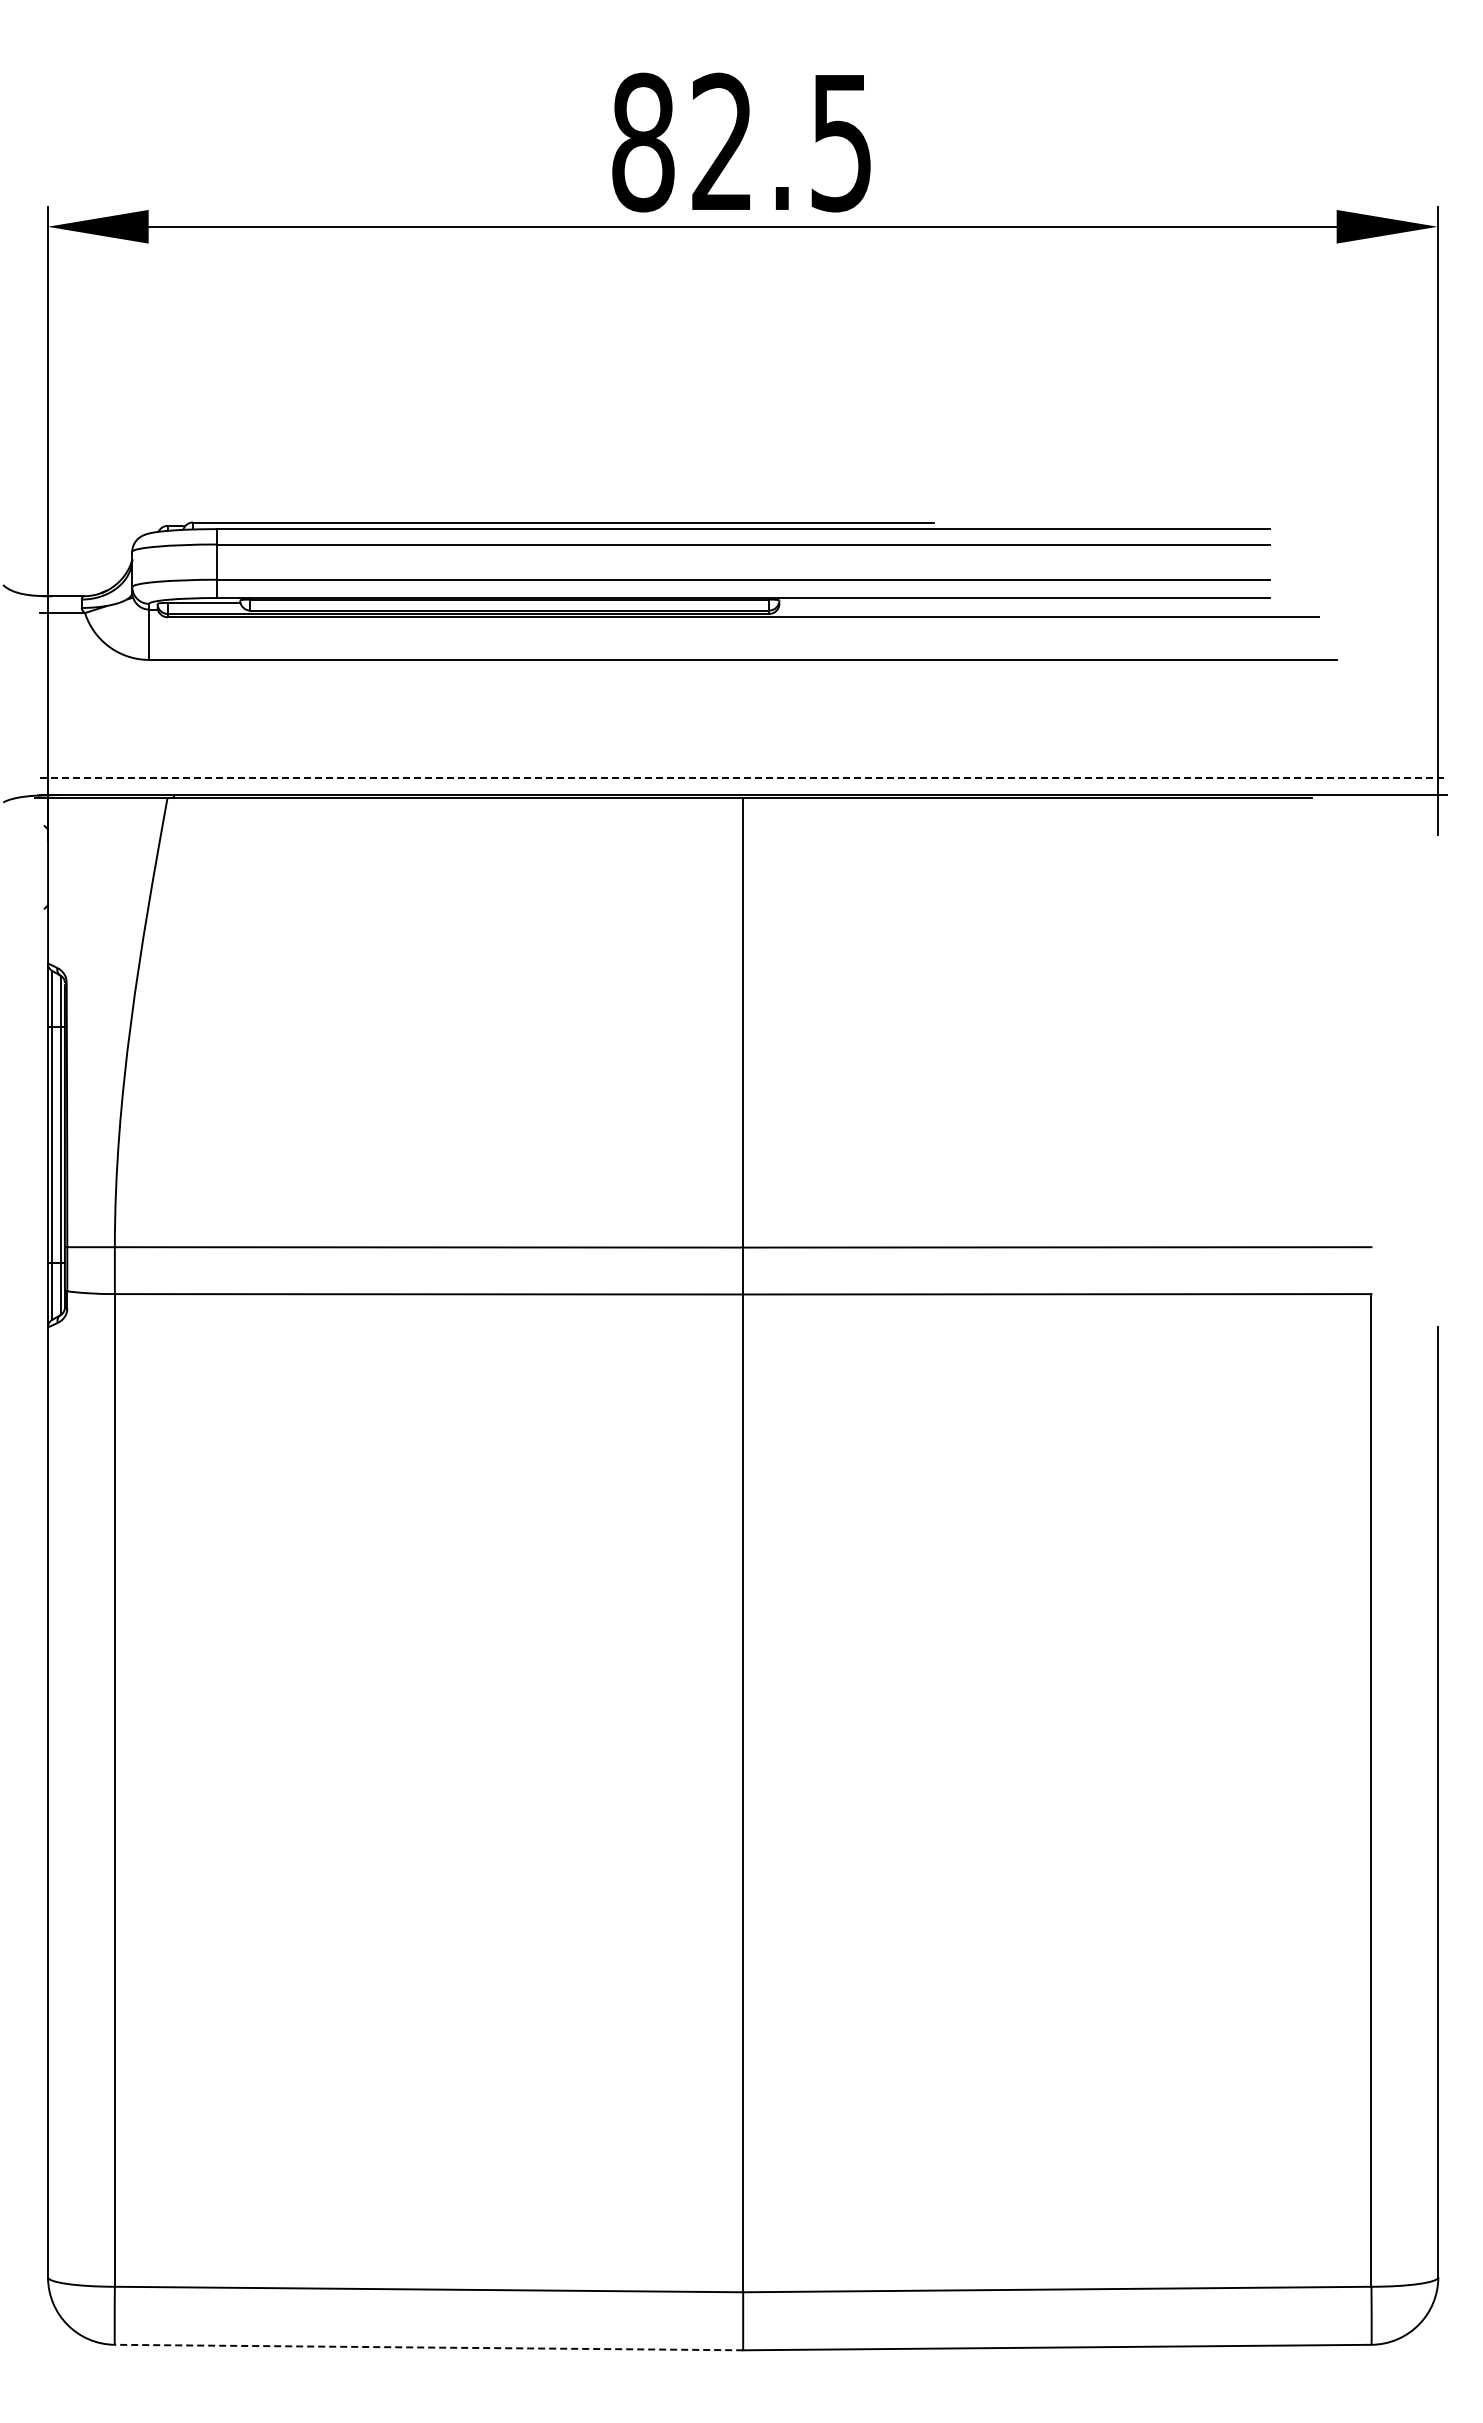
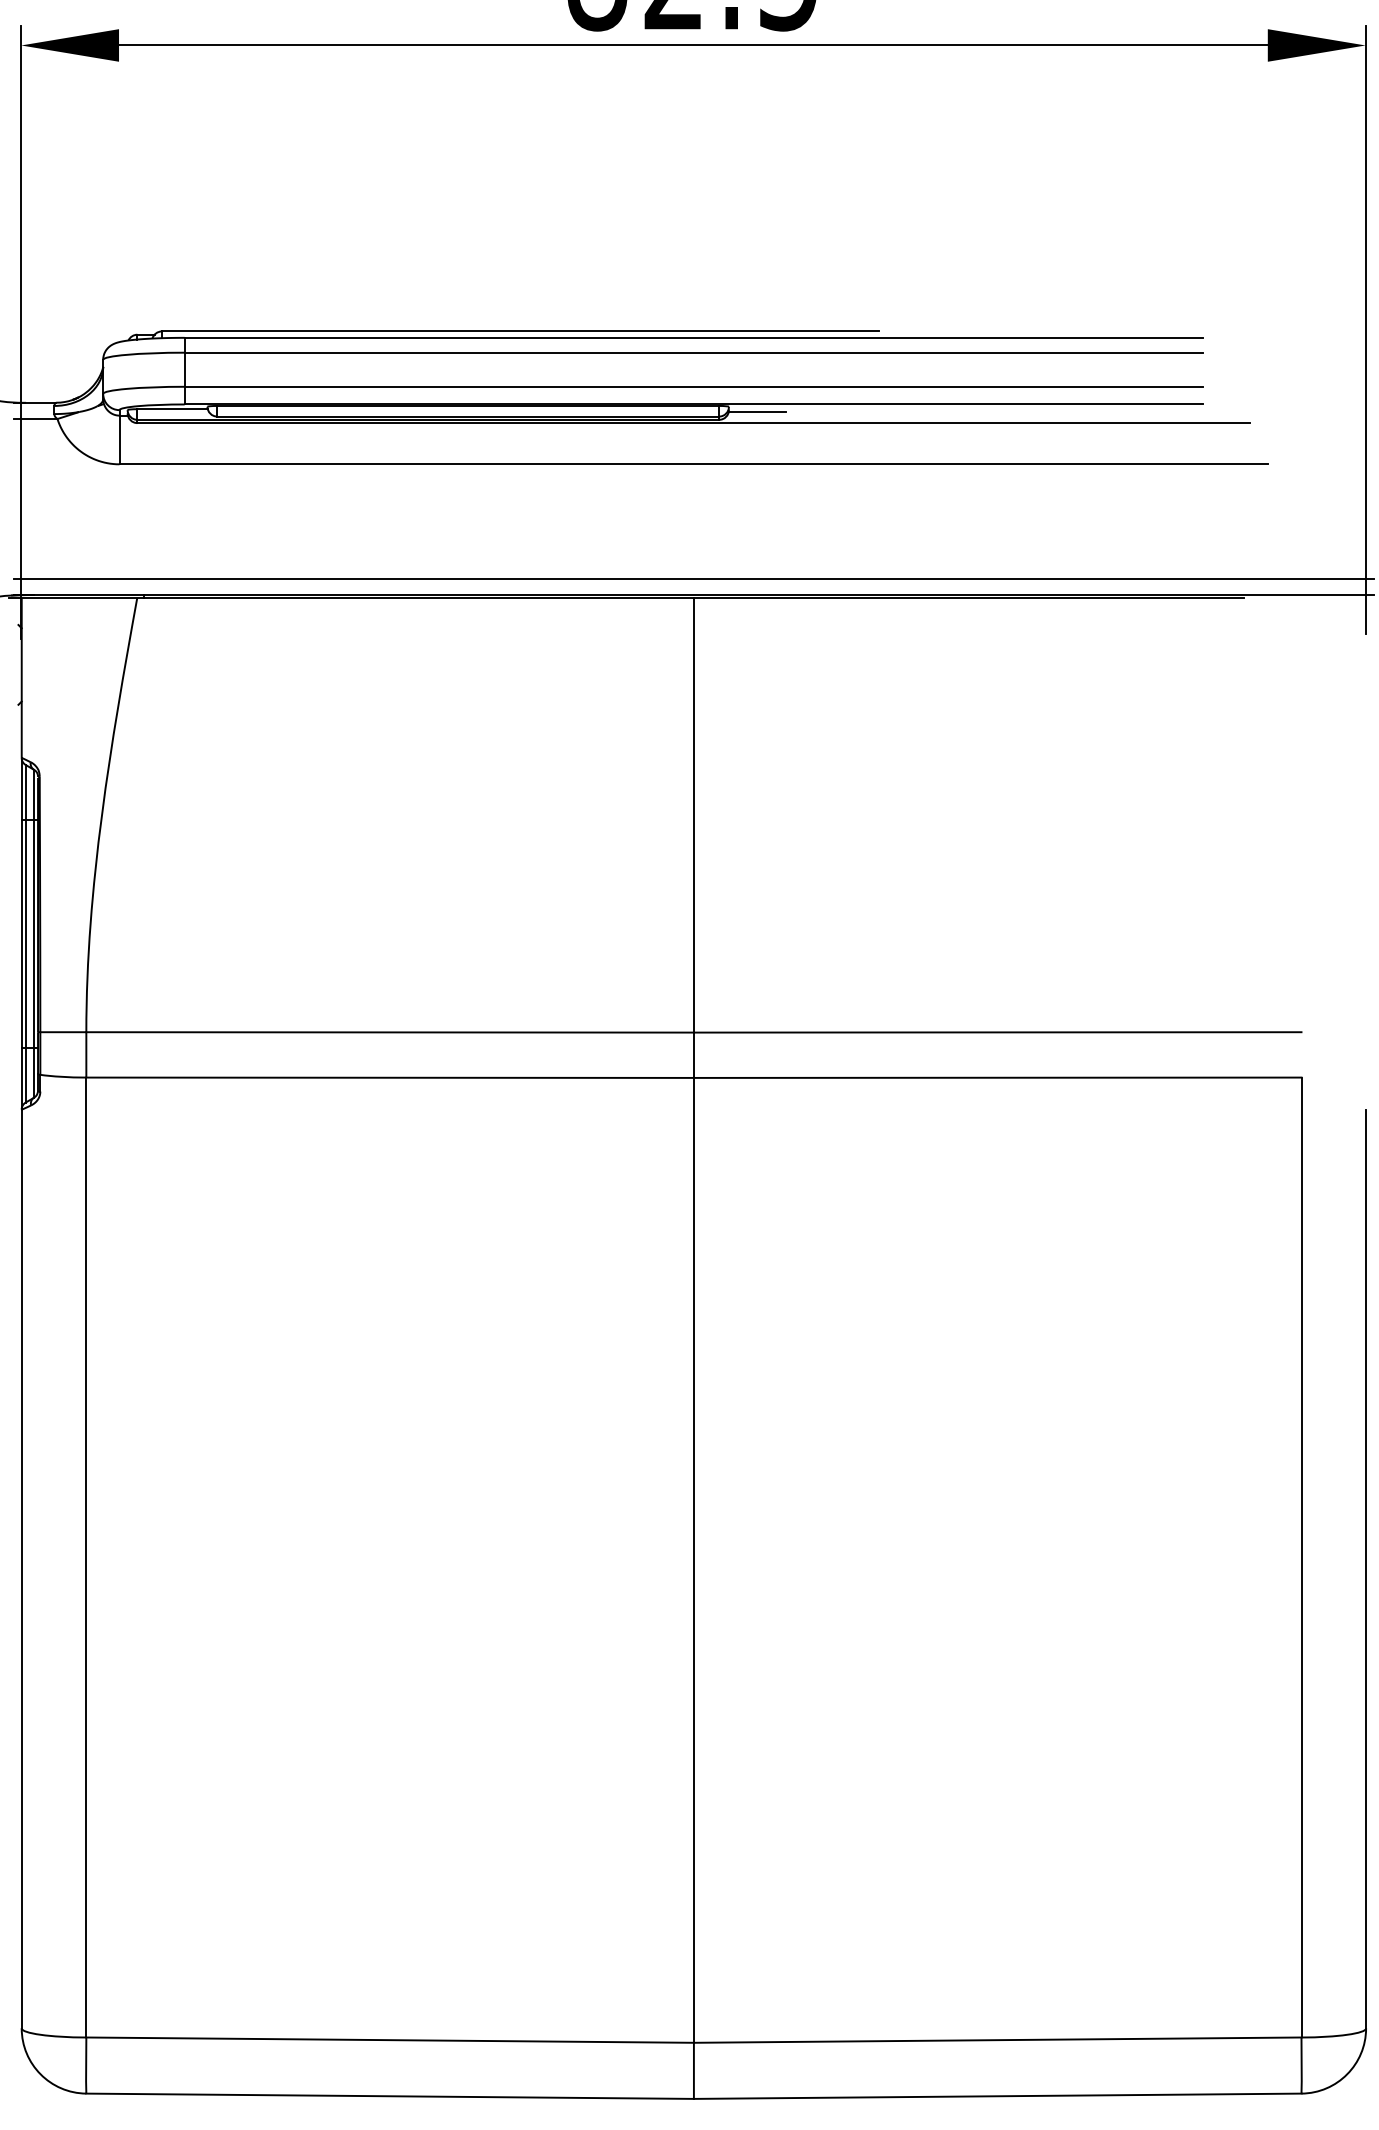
line: (808, 606) -> (757, 412), added
line: (743, 778) -> (694, 578), dashed -> solid
line: (428, 2347) -> (389, 2096), dashed -> solid

